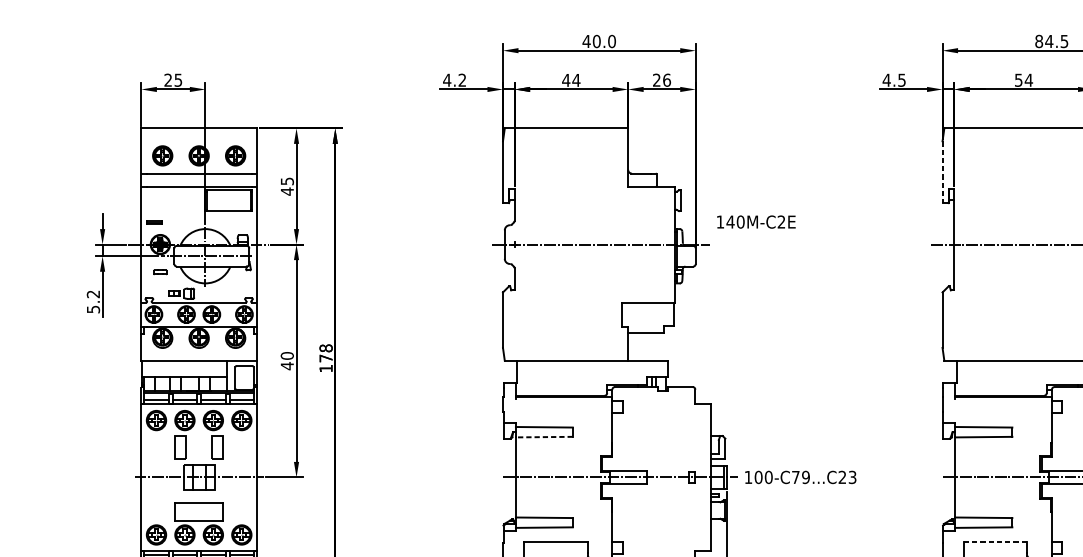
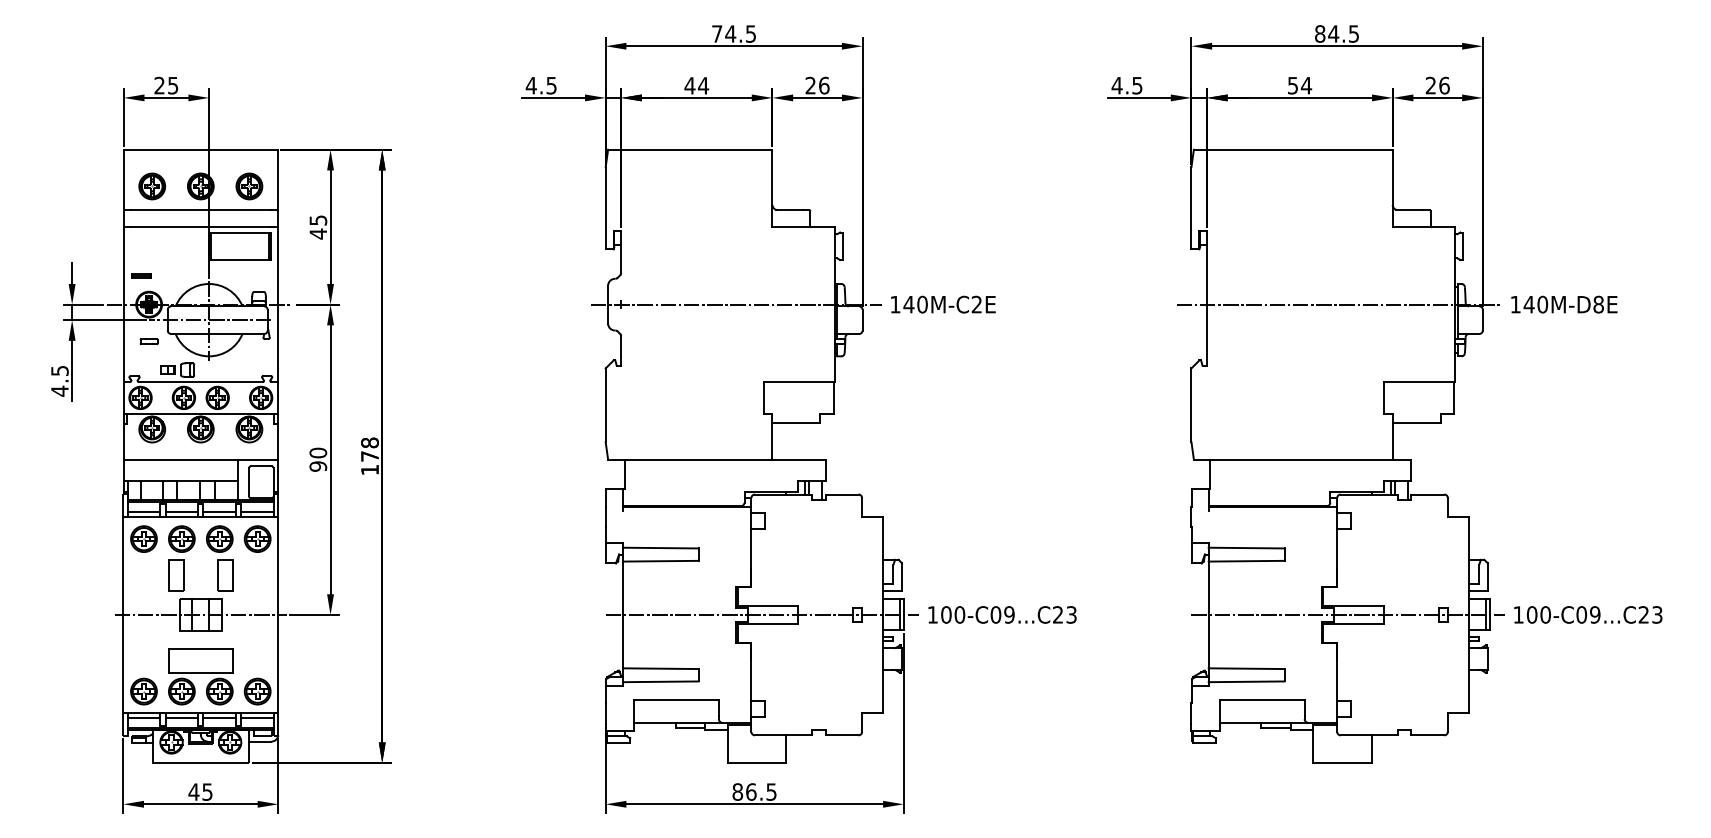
text: (598, 41) -> (733, 33), 40.0 -> 74.5
text: (462, 80) -> (551, 85), 4.2 -> 4.5
line: (942, 172) -> (1191, 208), dashed -> solid
text: (756, 221) -> (943, 304), moved
text: (93, 302) -> (59, 381), 5.2 -> 4.5
text: (287, 366) -> (318, 466), 40 -> 90
line: (544, 437) -> (660, 561), dashed -> solid
text: (795, 477) -> (995, 614), 100-C79...C23 -> 100-C09...C23
line: (995, 541) -> (1262, 700), dashed -> solid

